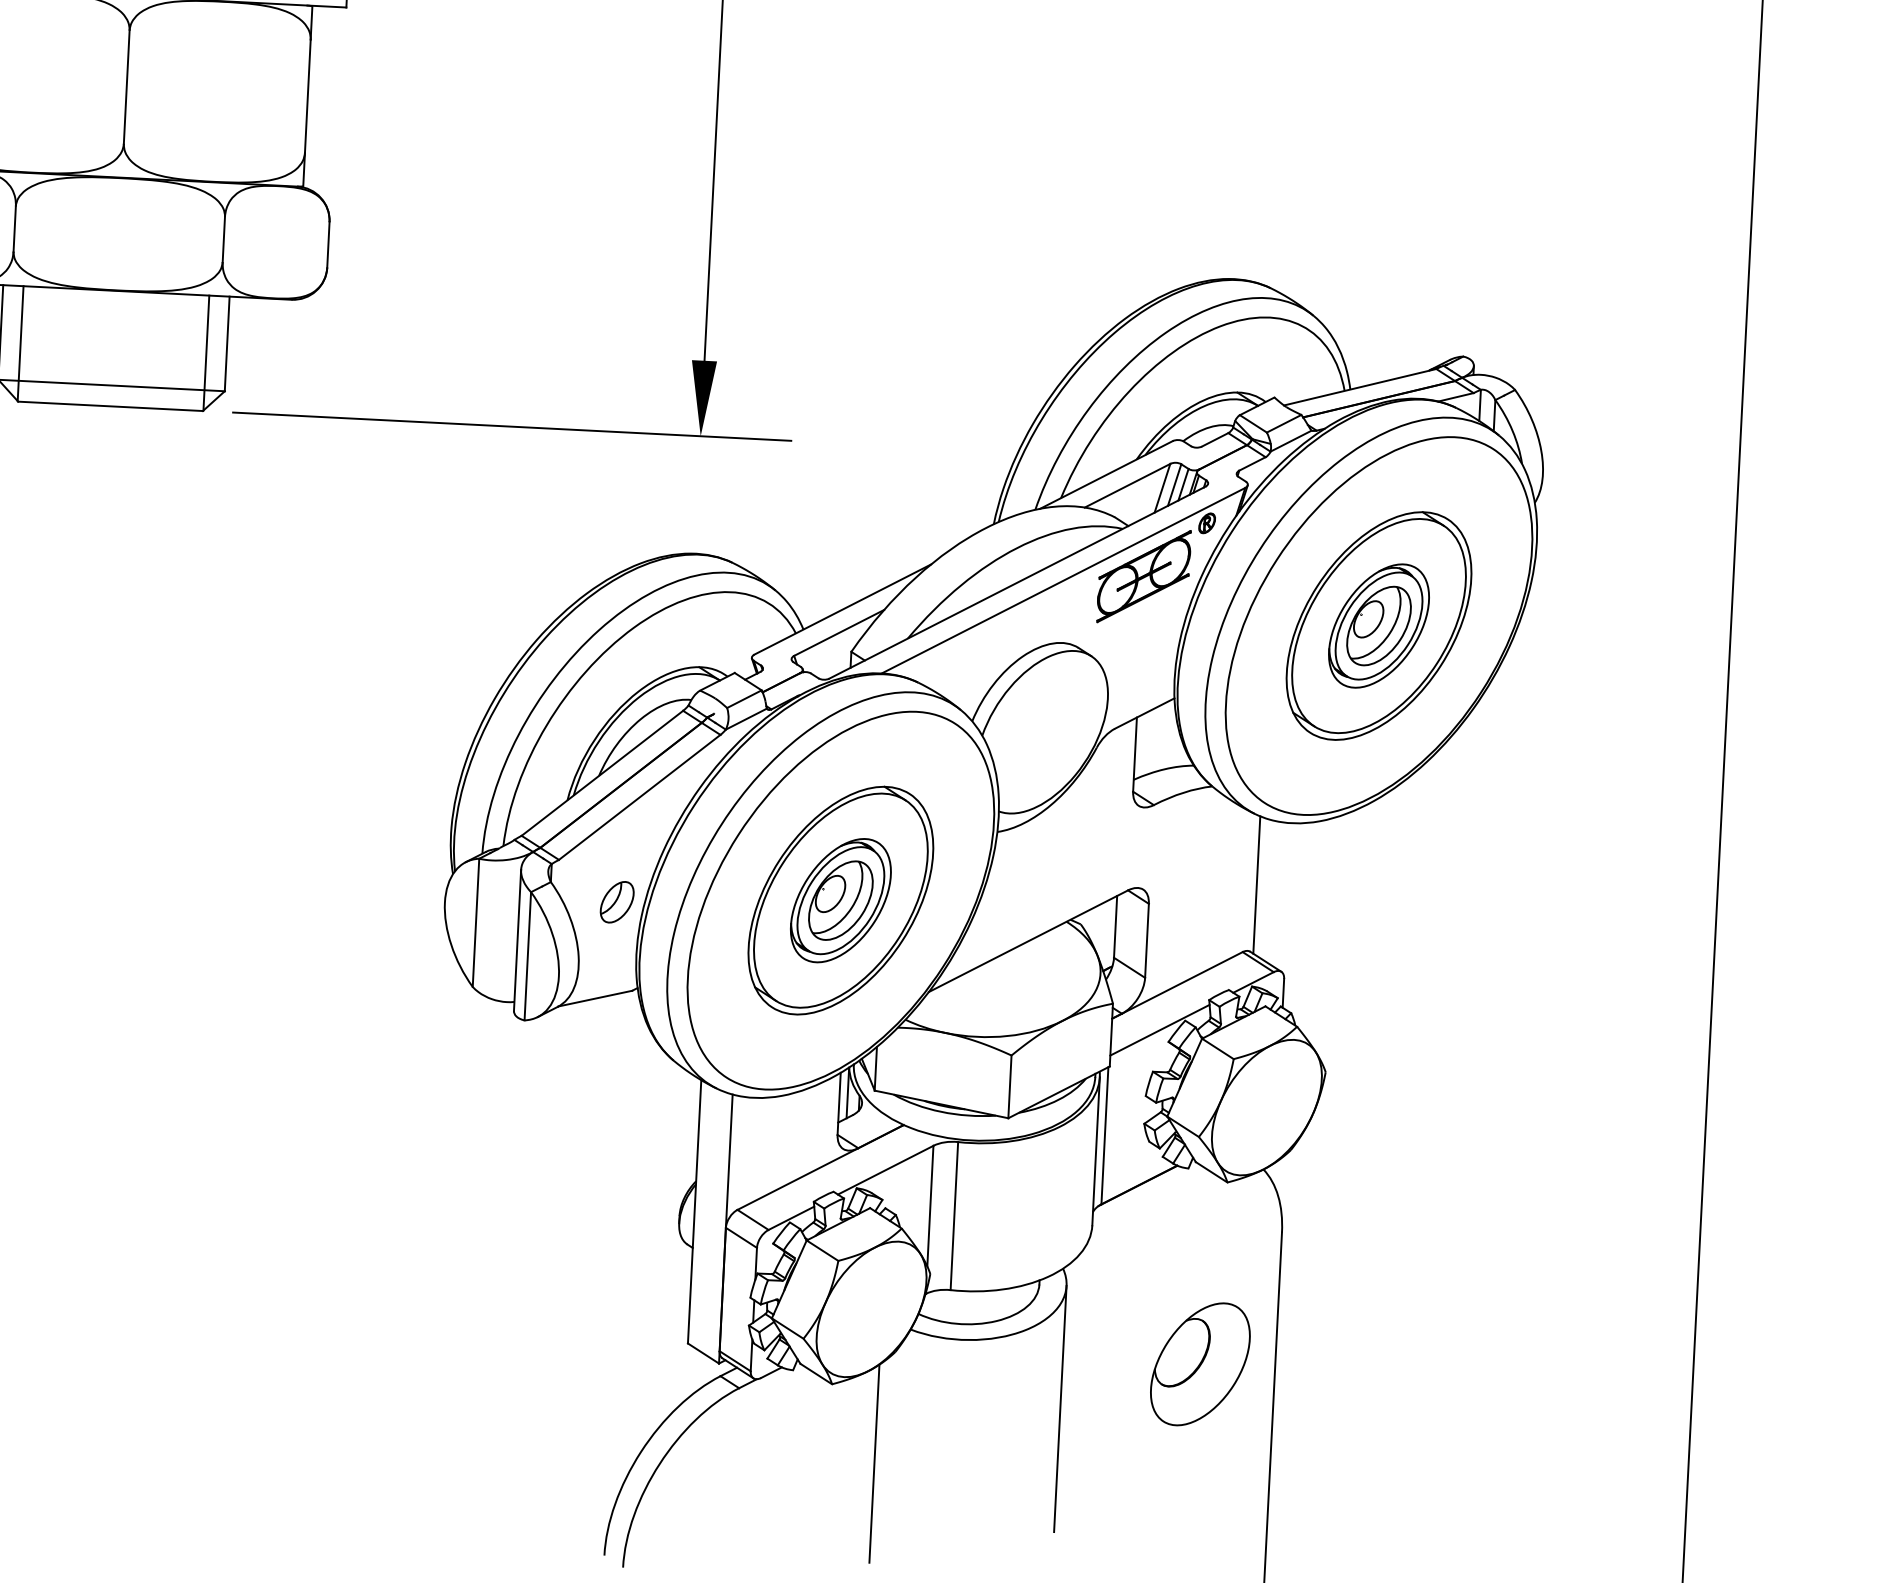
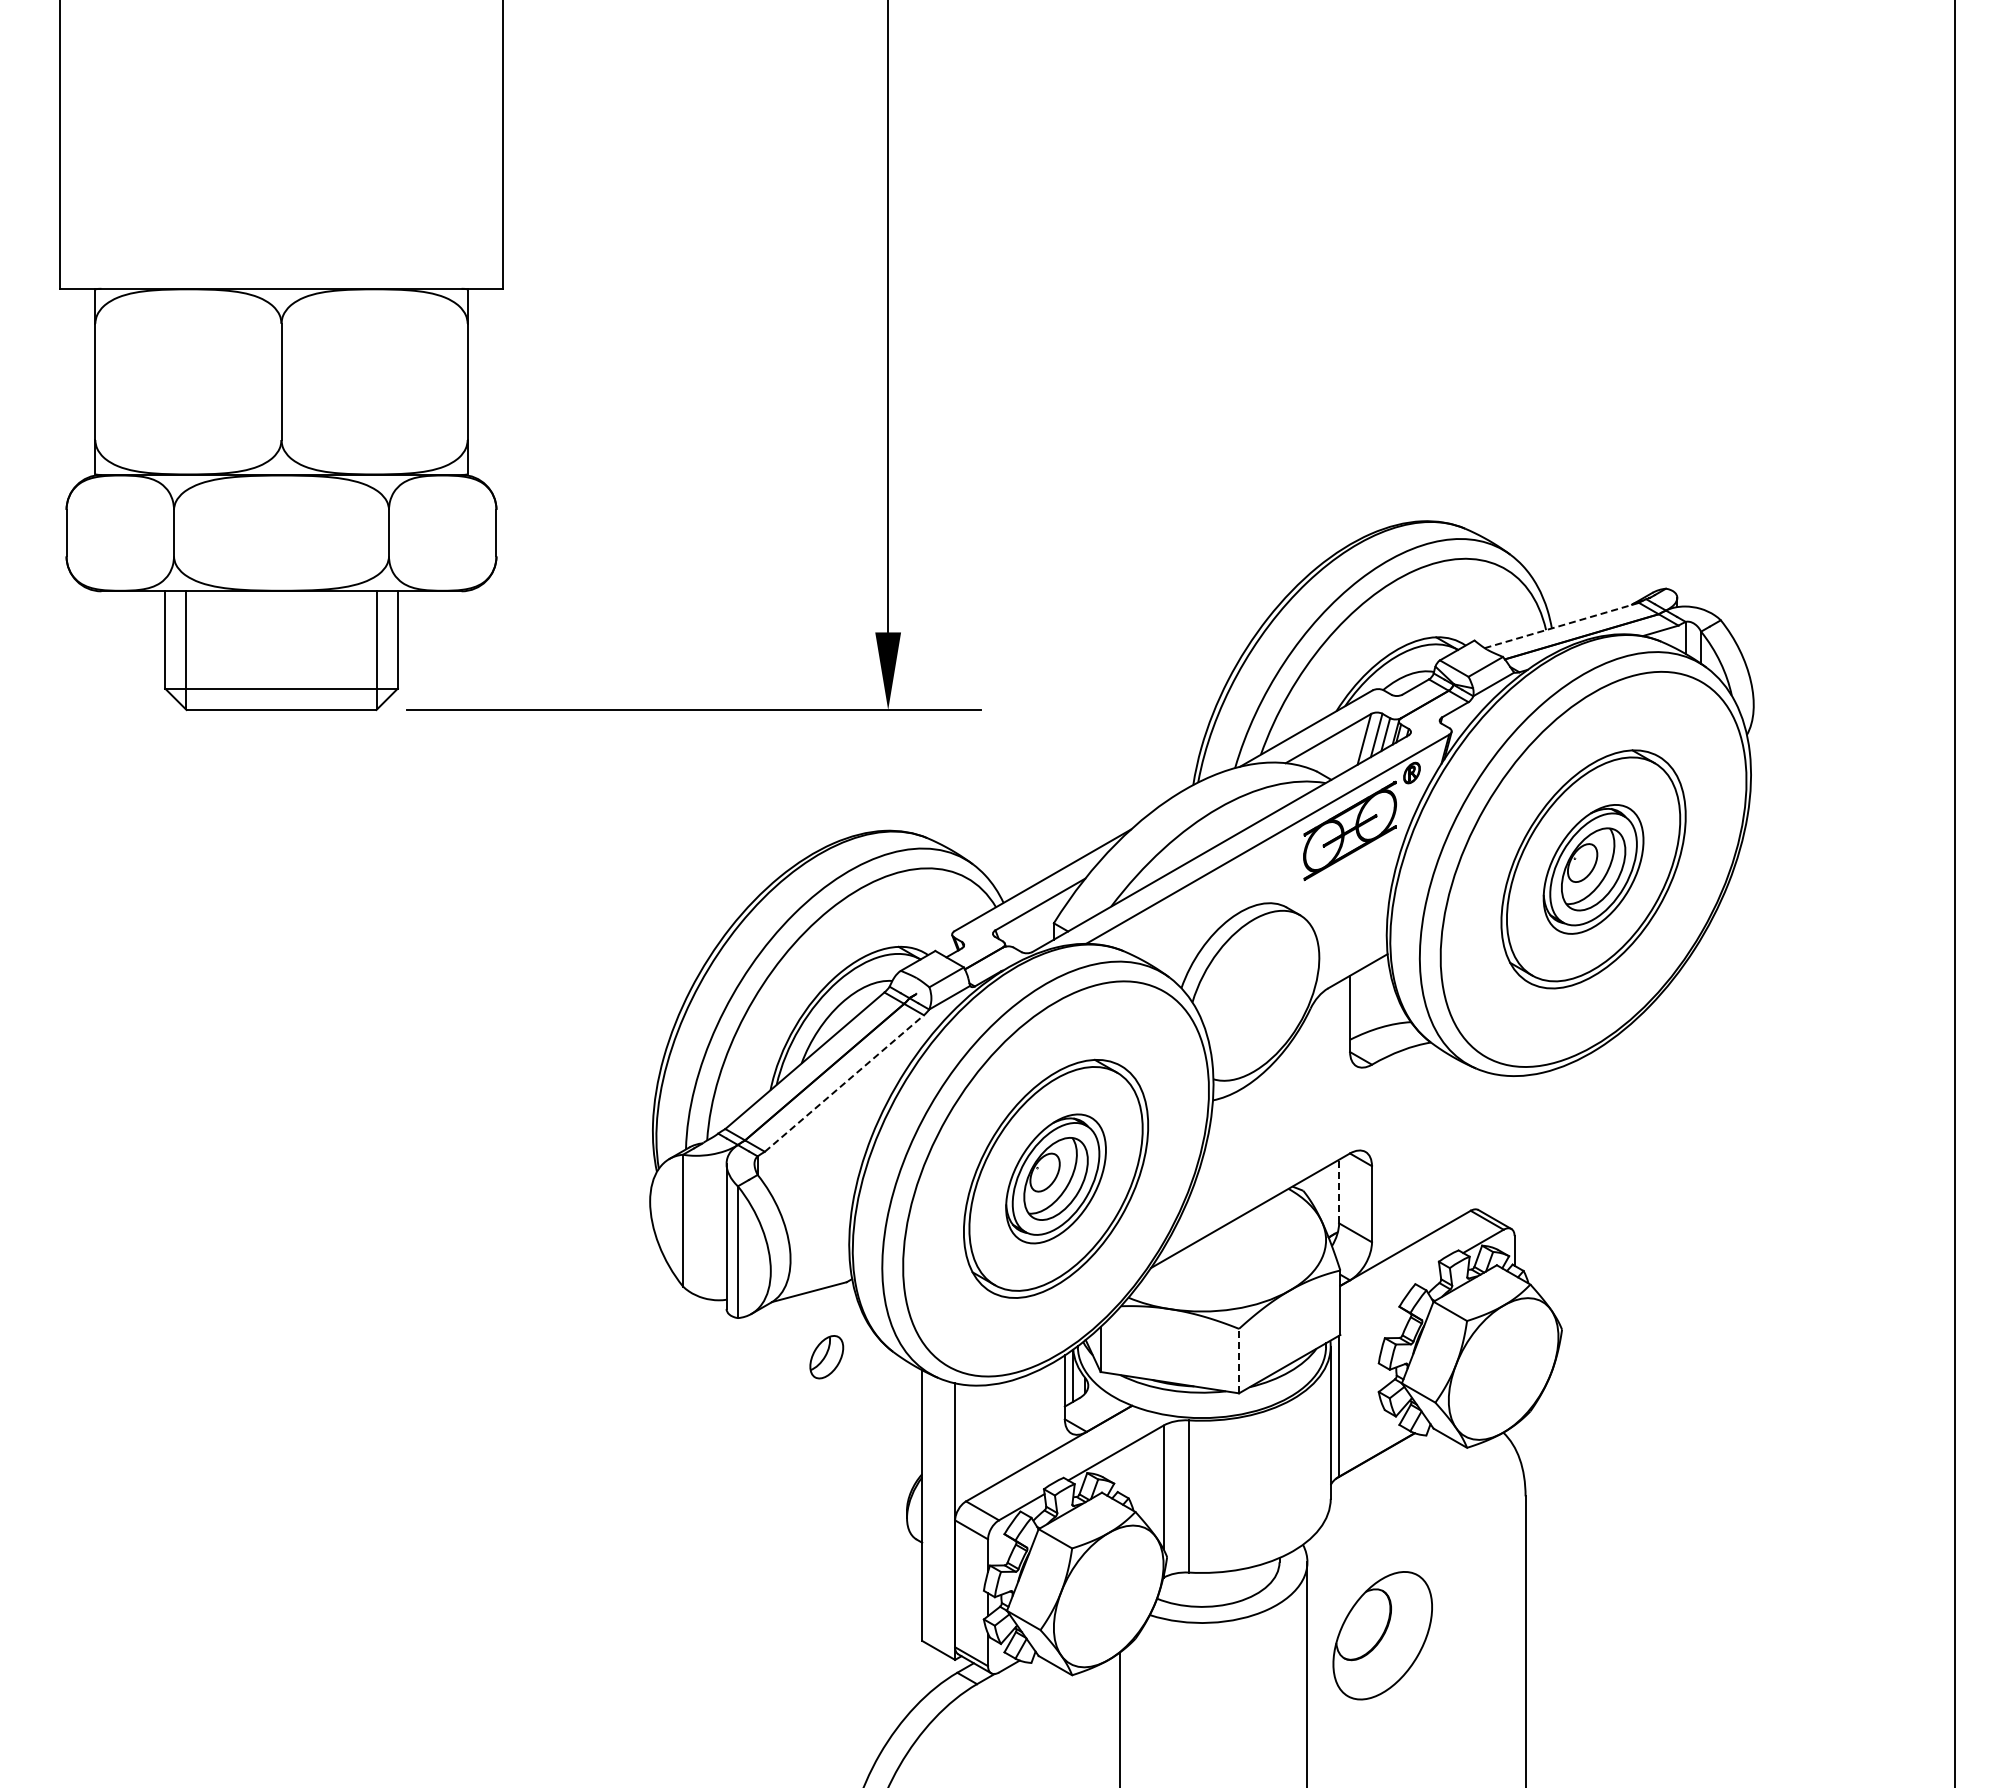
line: (1359, 387) -> (1561, 625), solid -> dashed
line: (639, 797) -> (844, 1083), solid -> dashed
line: (1256, 884) -> (1481, 1140), removed
part: (616, 902) -> (826, 1357), moved
line: (1116, 926) -> (1339, 1191), solid -> dashed
line: (1159, 1029) -> (1389, 1294), removed
line: (1010, 1086) -> (1239, 1360), solid -> dashed
part: (1200, 1364) -> (1382, 1635), moved

